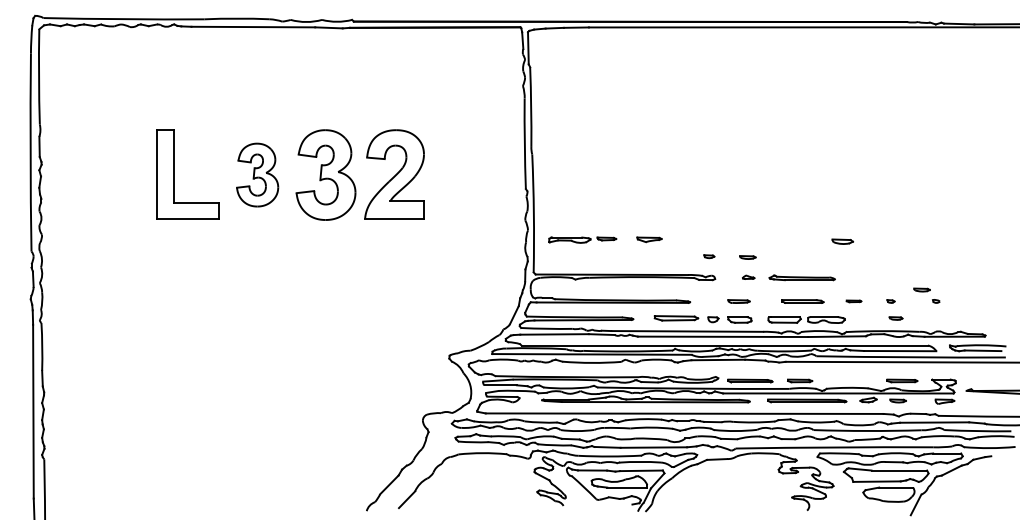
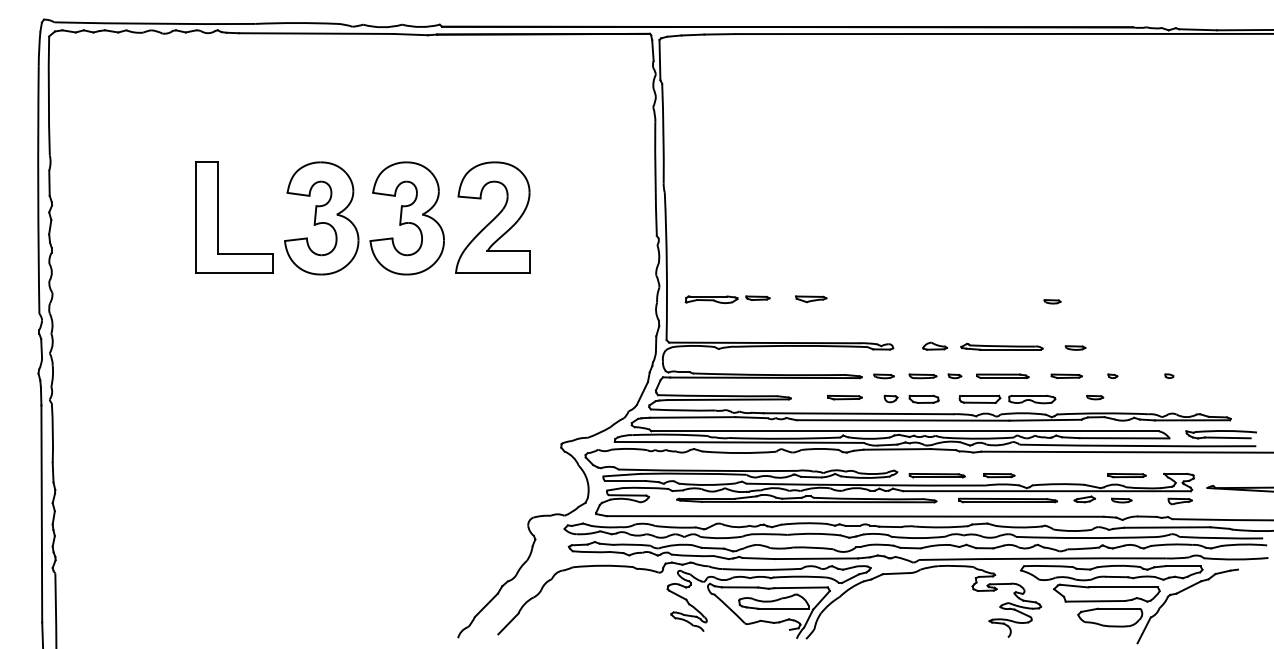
part: (257, 175) -> (321, 218), size x1.43
part: (842, 241) -> (1052, 301), size x0.62
part: (708, 256) -> (954, 376), moved
part: (747, 257) -> (883, 376), moved
part: (748, 276) -> (934, 345), size x1.67
part: (921, 289) -> (1075, 347), moved
part: (853, 300) -> (1066, 375), size x1.67
part: (676, 318) -> (844, 397), size x0.62
part: (896, 318) -> (1095, 397), moved

